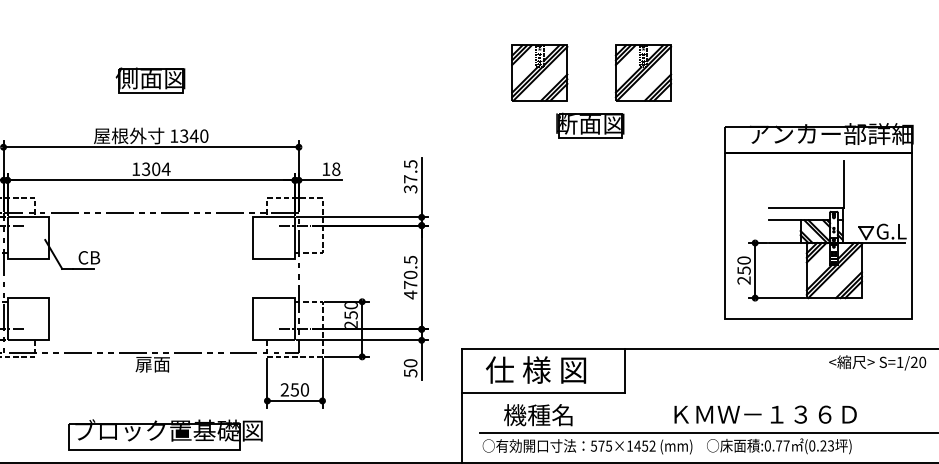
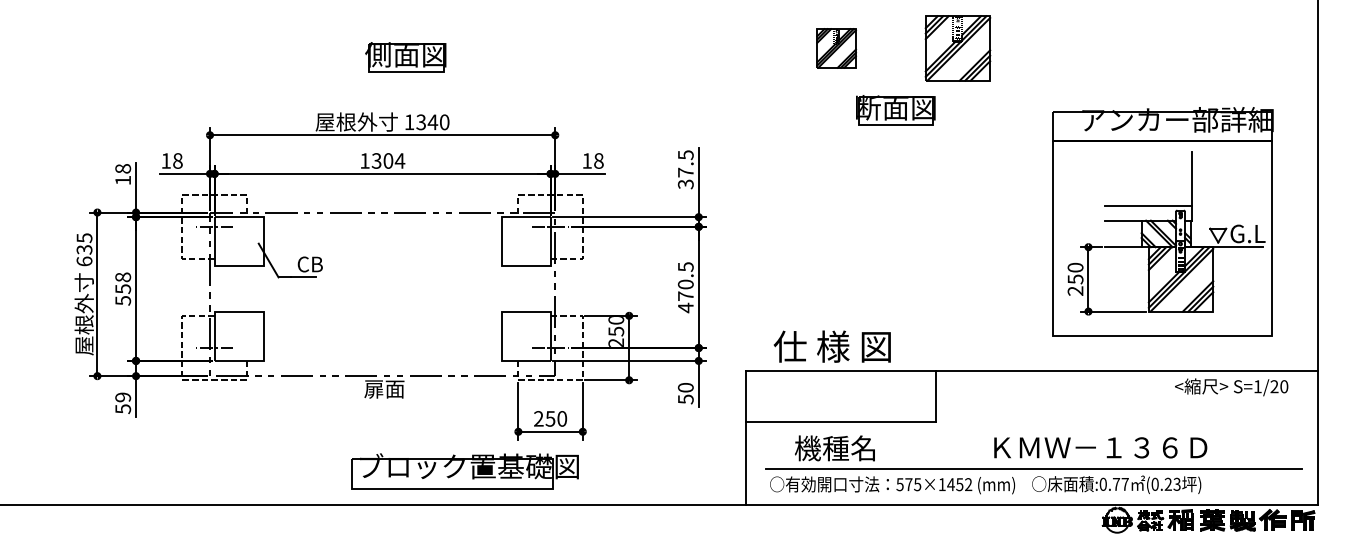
part: (539, 73) -> (836, 48), size x0.6
part: (150, 80) -> (405, 57), moved
text: (535, 369) -> (831, 346), moved
part: (164, 434) -> (464, 471), moved

